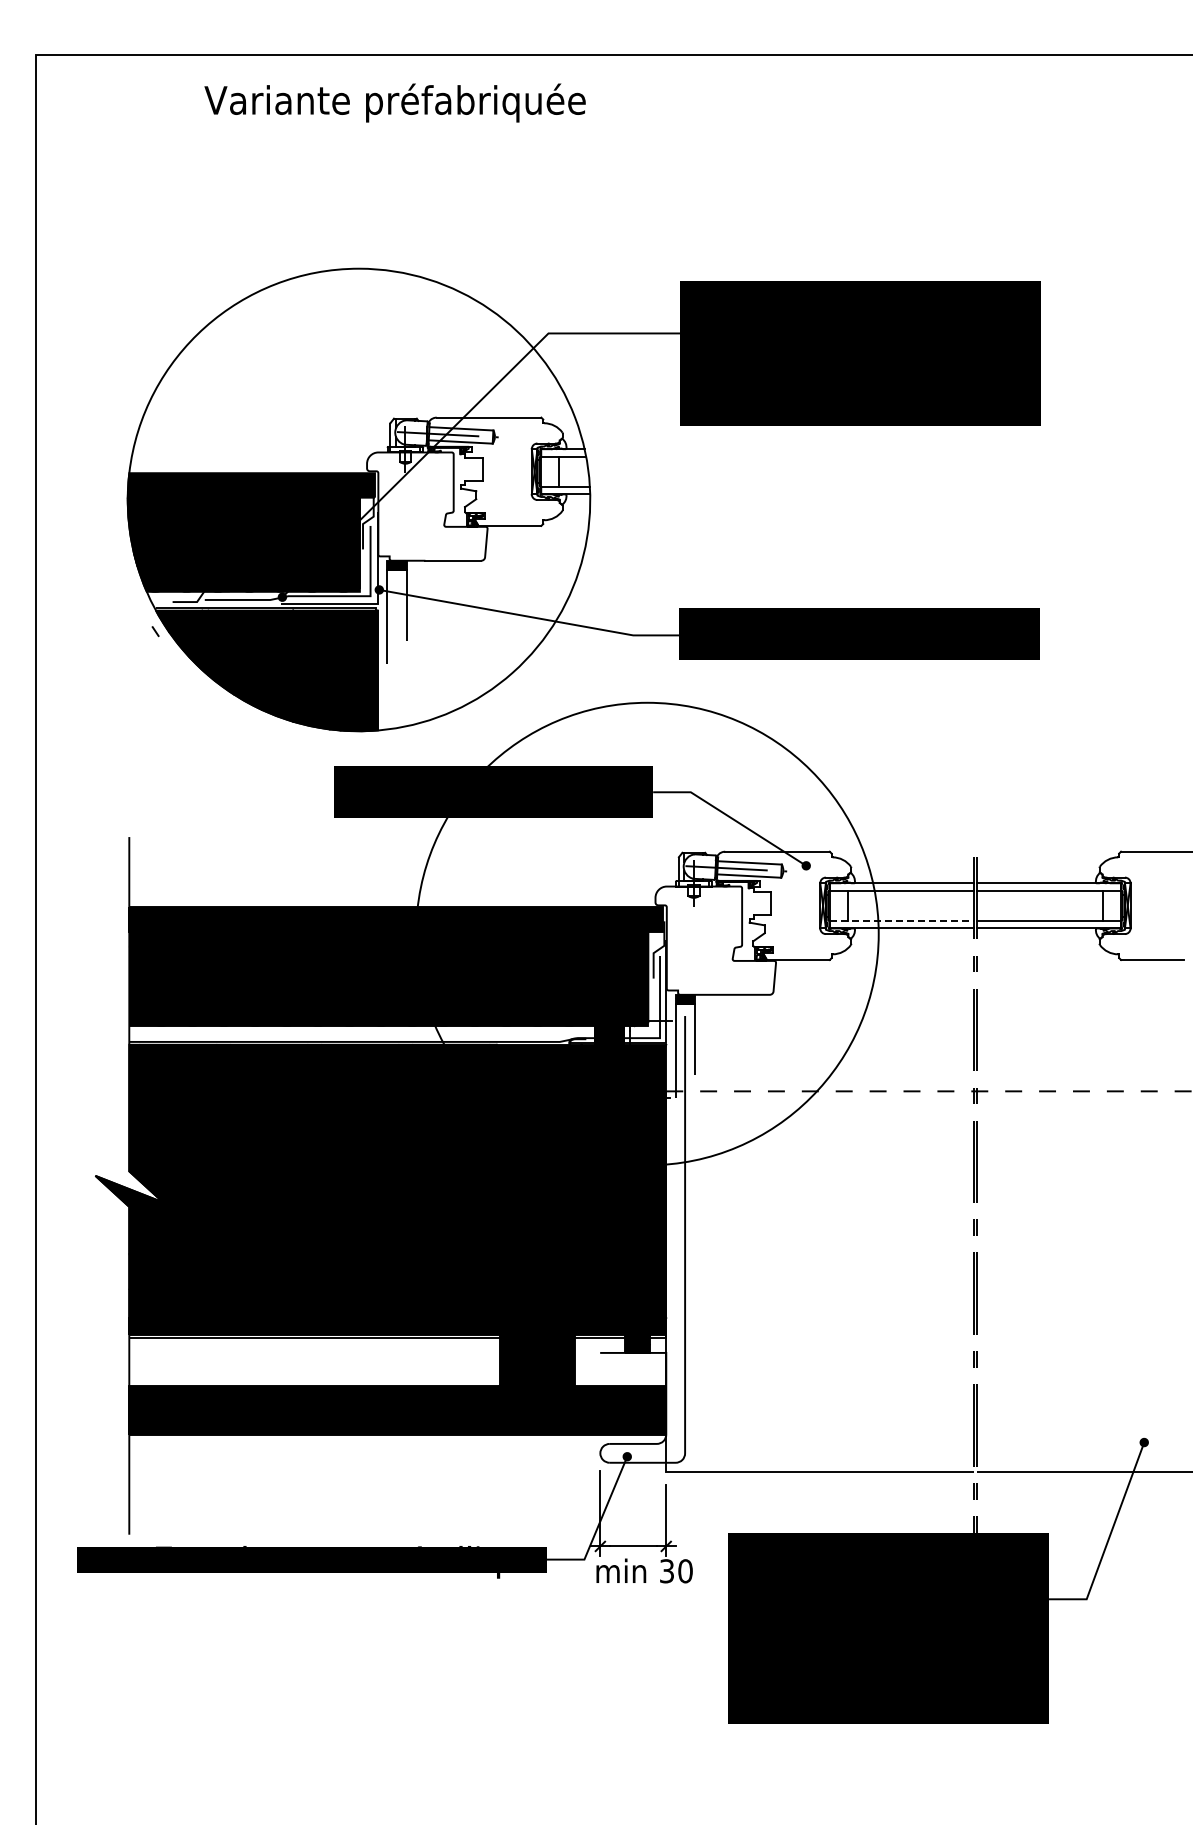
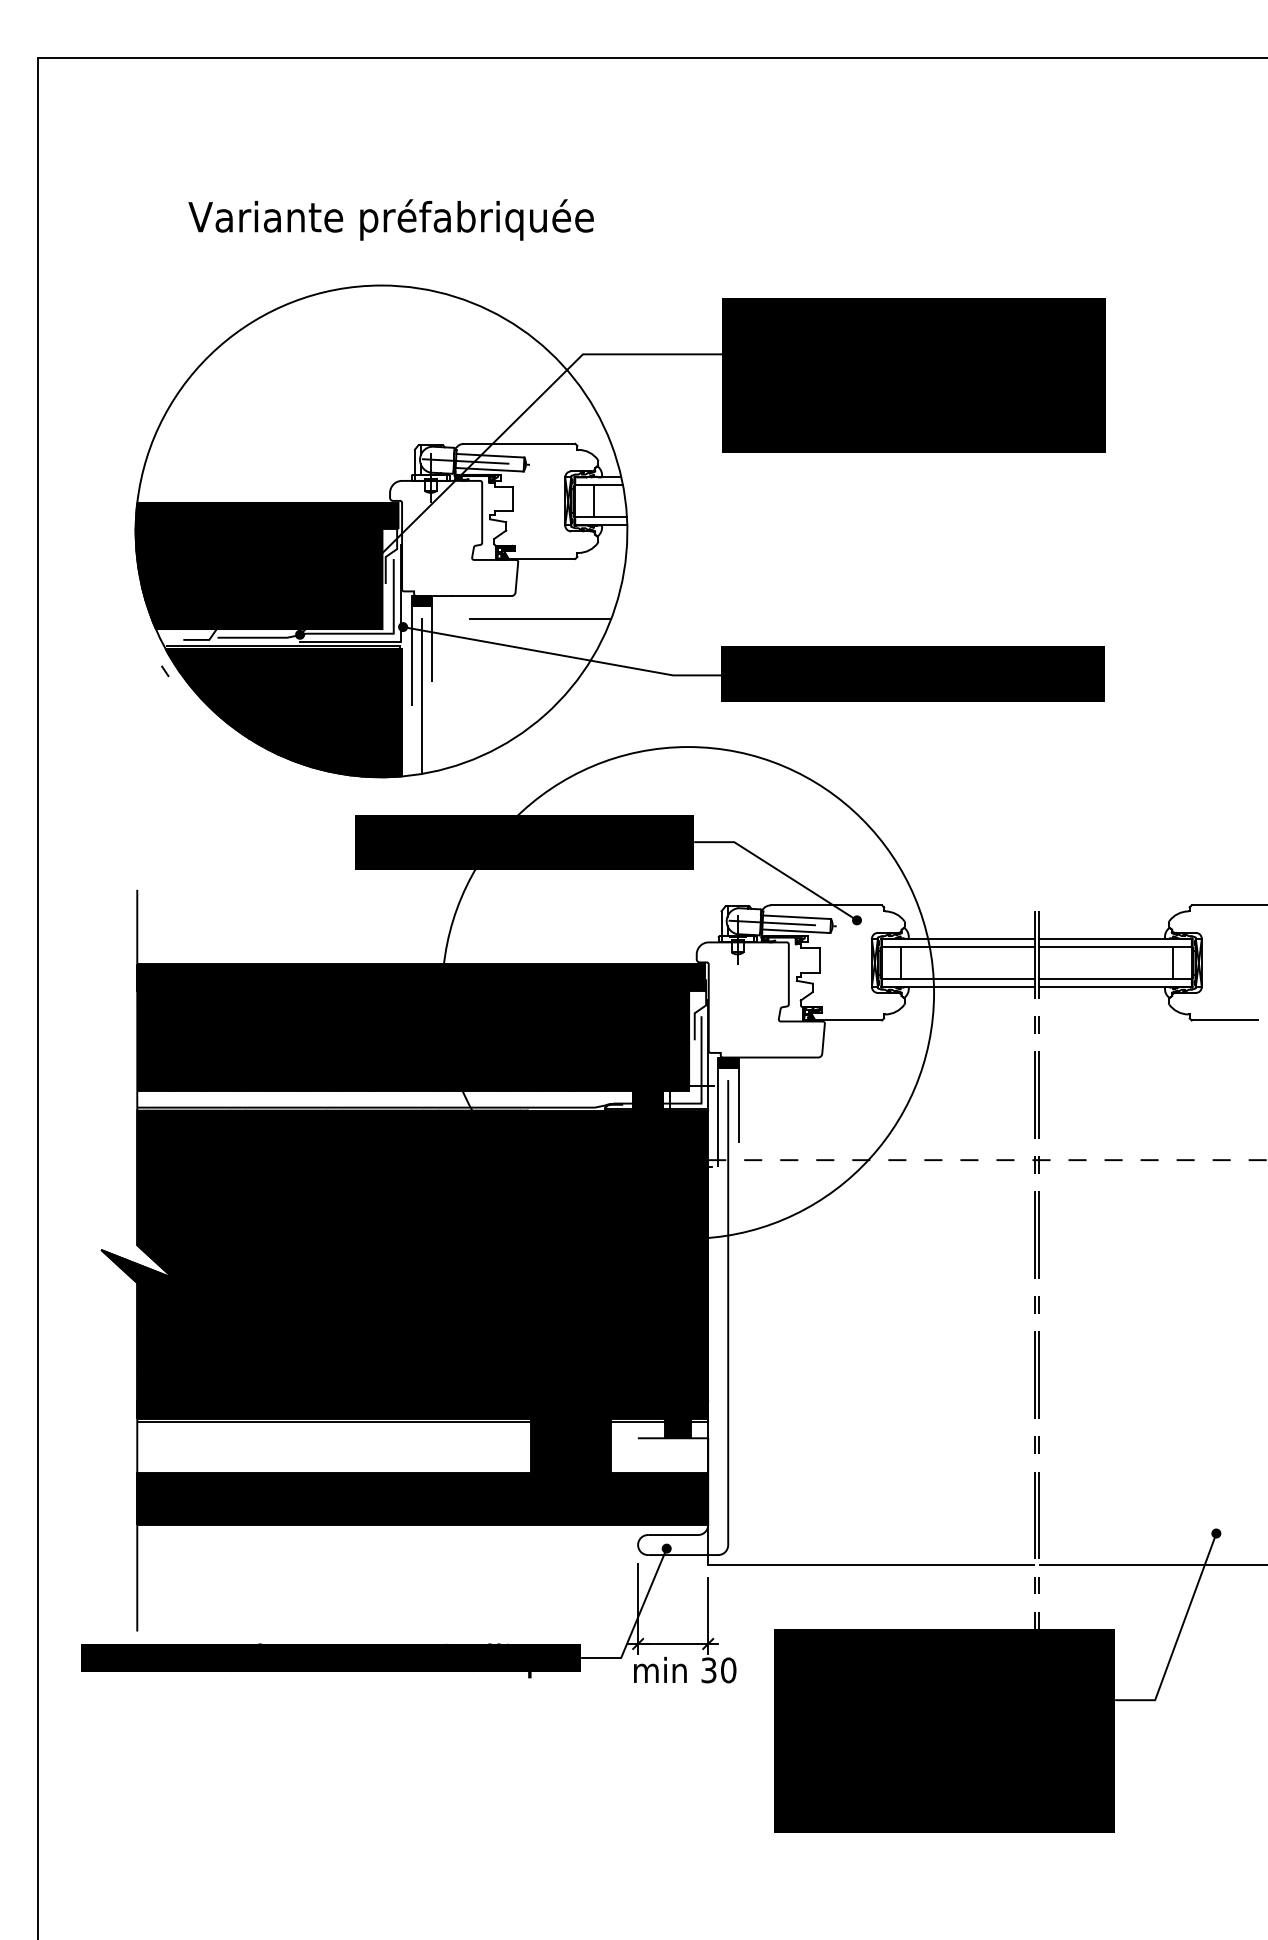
text: (394, 102) -> (390, 219), moved
line: (508, 581) -> (540, 618), added
line: (396, 654) -> (421, 695), added
line: (901, 920) -> (958, 978), dashed -> solid

